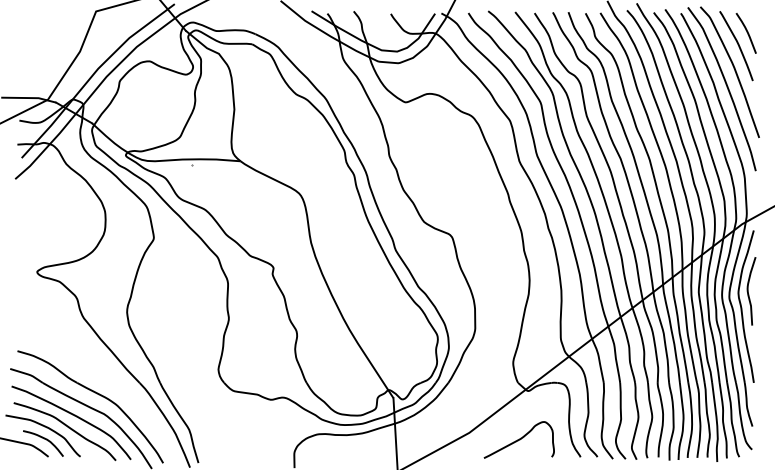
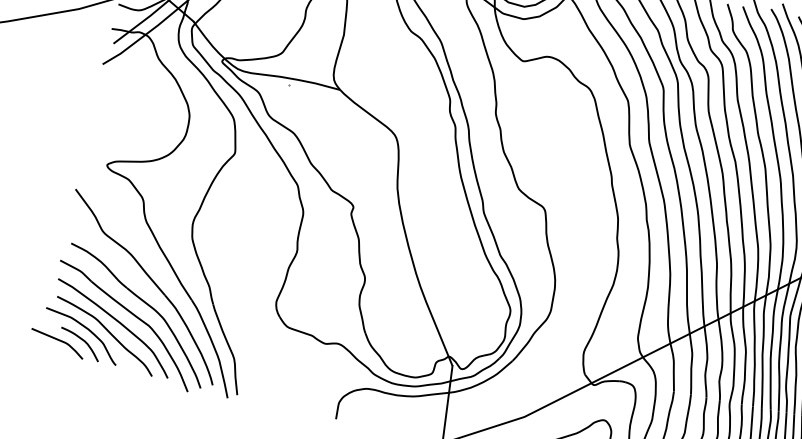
part: (97, 371) -> (150, 280), added

